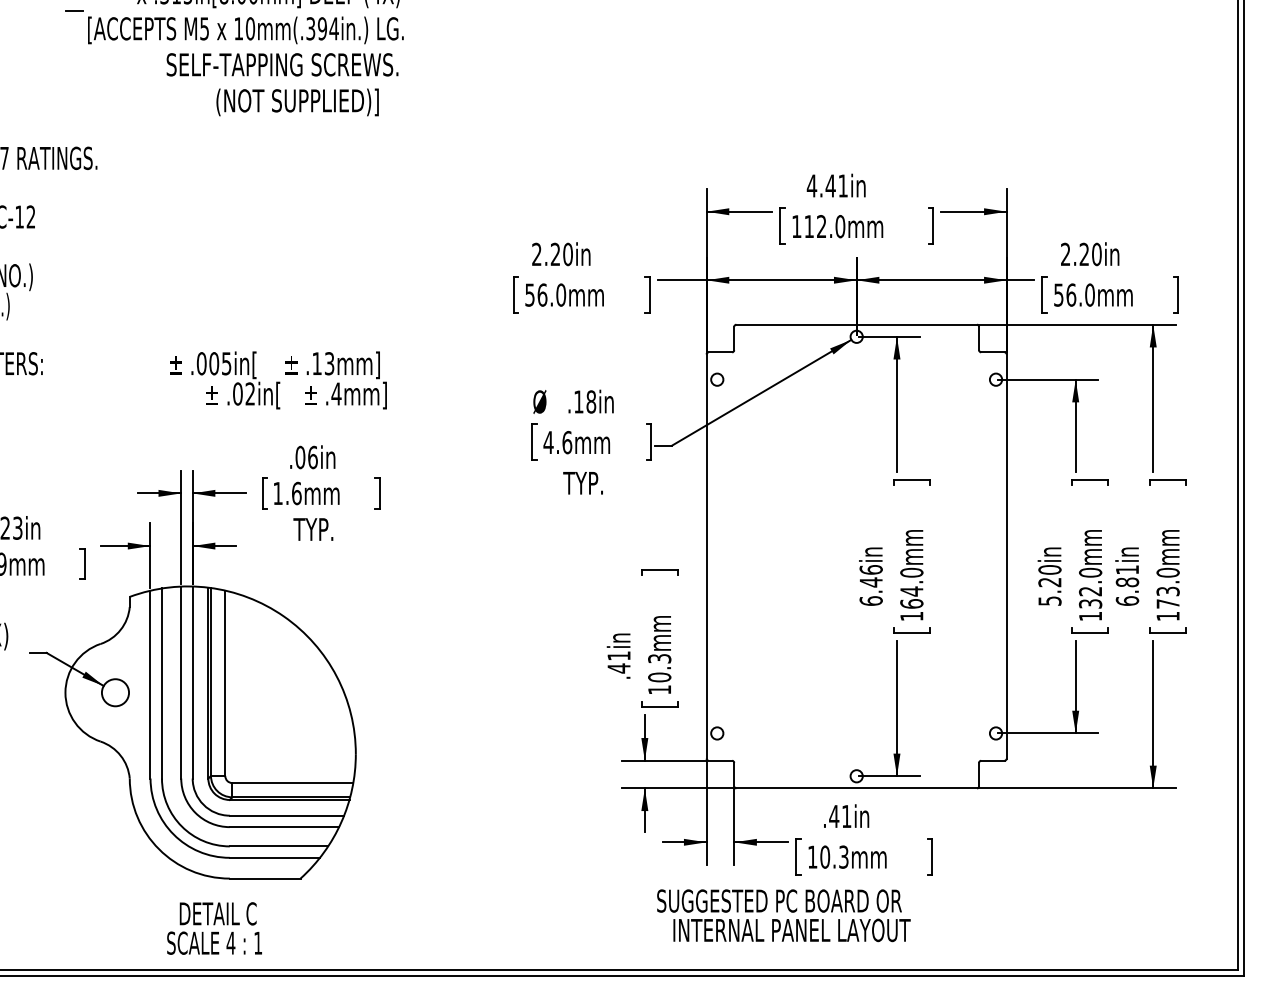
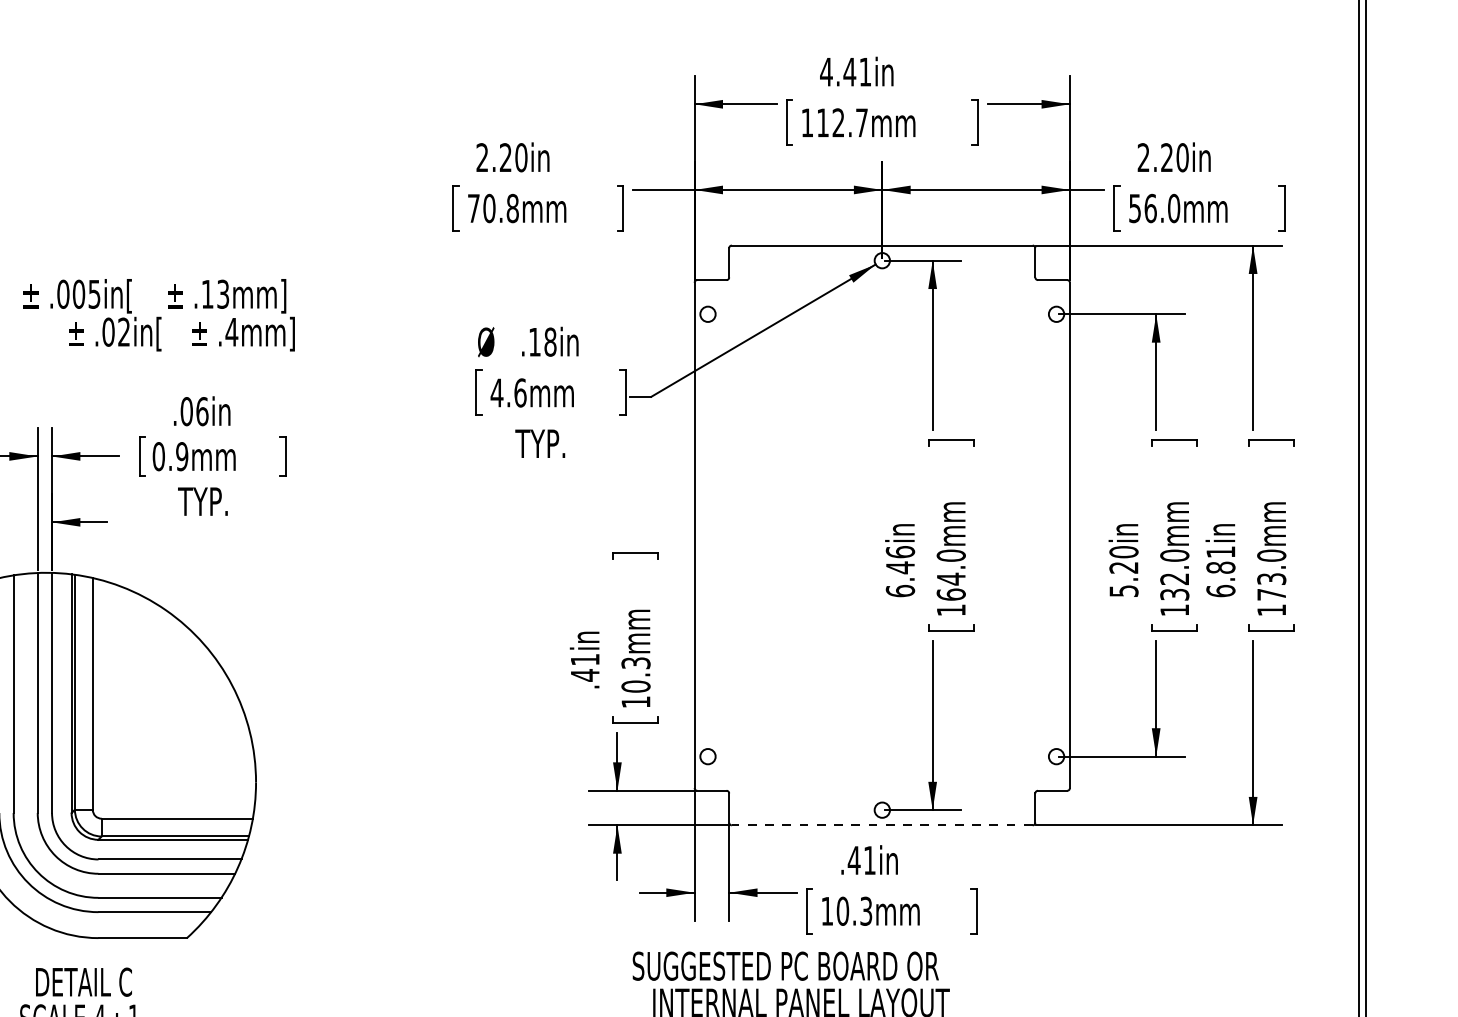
text: (840, 226) -> (862, 122), 112.0mm -> 112.7mm
text: (545, 294) -> (493, 207), 56.0mm -> 70.8mm
text: (287, 493) -> (170, 456), 1.6mm -> 0.9mm
line: (856, 788) -> (882, 825), solid -> dashed

